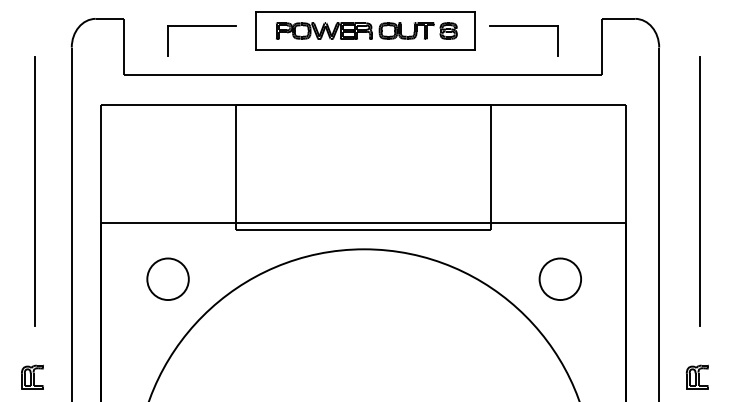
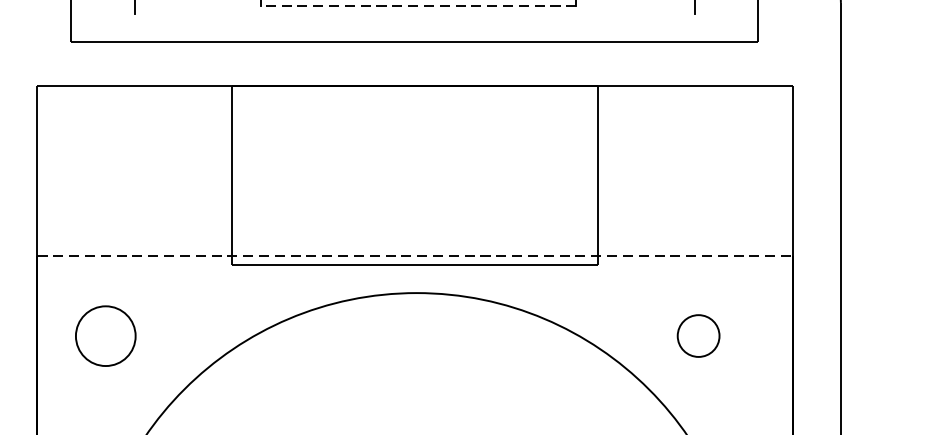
line: (365, 49) -> (418, 5), solid -> dashed
line: (699, 191) -> (898, 209), removed
line: (363, 223) -> (415, 255), solid -> dashed
part: (167, 278) -> (104, 335), moved
part: (559, 278) -> (697, 335), size x0.7

